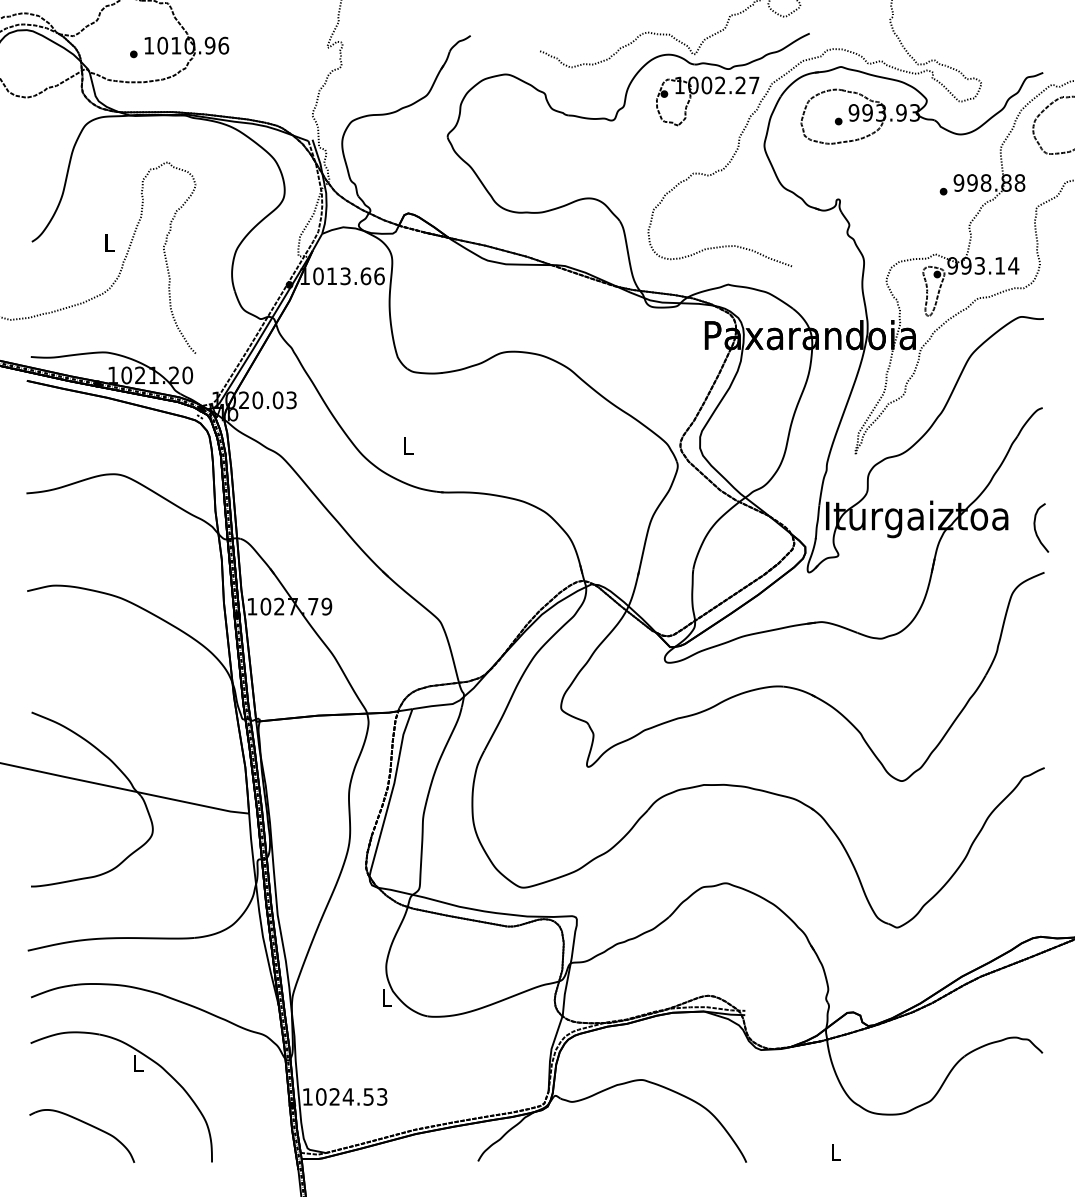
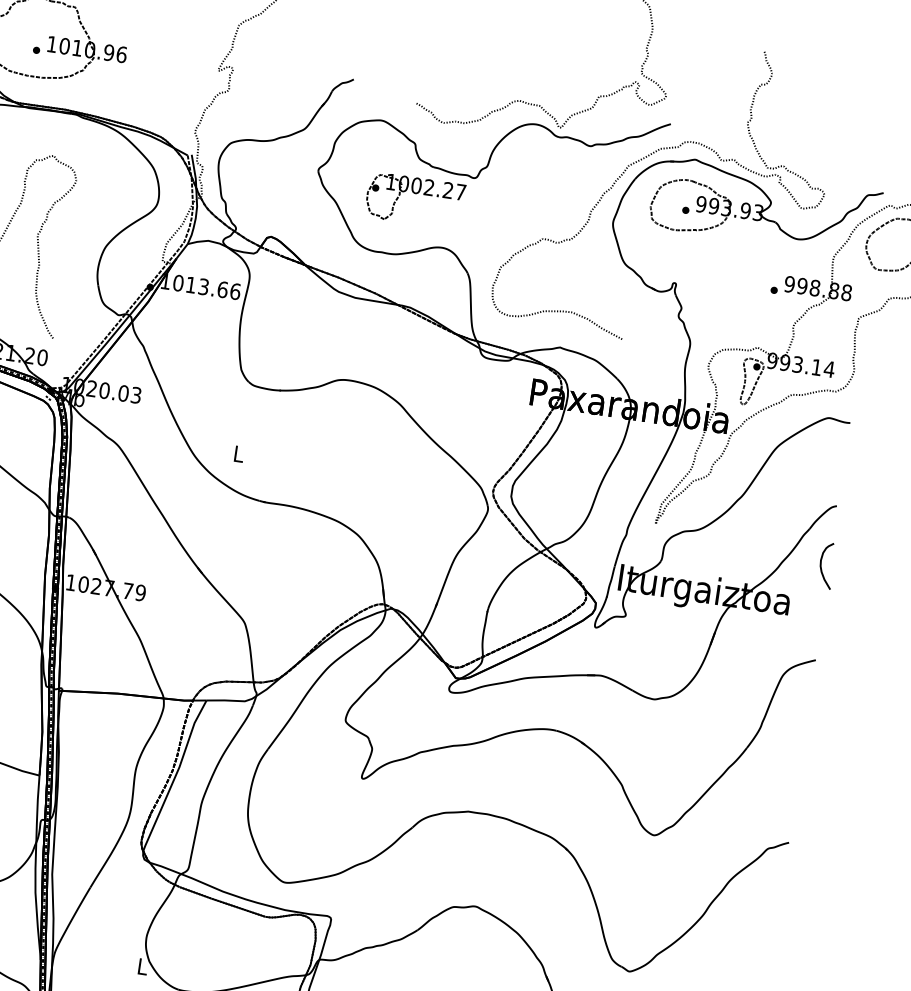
part: (707, 94) -> (415, 194), moved
curve: (1036, 530) -> (821, 567), moved

